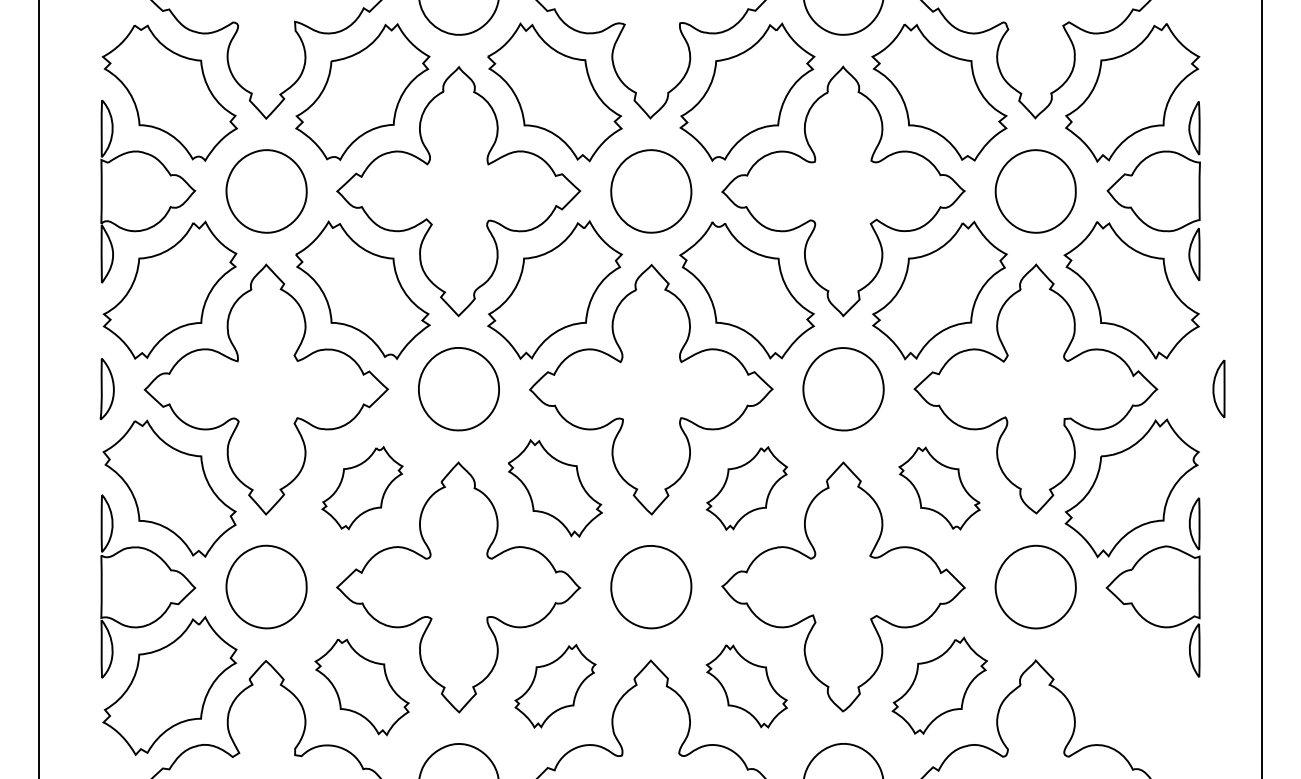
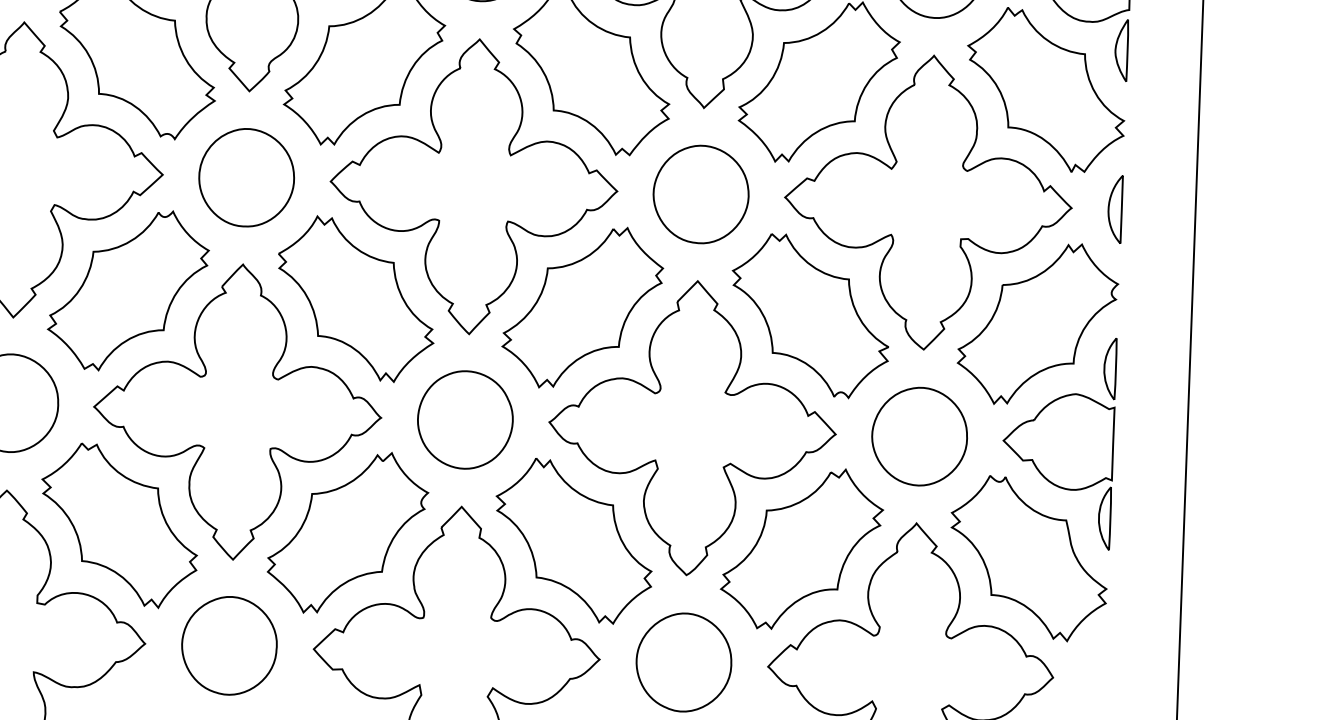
part: (1218, 388) -> (1114, 208), moved
part: (362, 487) -> (128, 289), size x1.67
part: (555, 488) -> (356, 299), size x1.43
part: (746, 488) -> (582, 307), size x1.67
part: (939, 488) -> (810, 315), size x1.67
part: (939, 685) -> (801, 548), size x1.43
part: (555, 686) -> (347, 533), size x1.67
part: (746, 686) -> (573, 541), size x1.67
part: (1131, 686) -> (1028, 558), added
part: (361, 687) -> (118, 526), size x1.43

